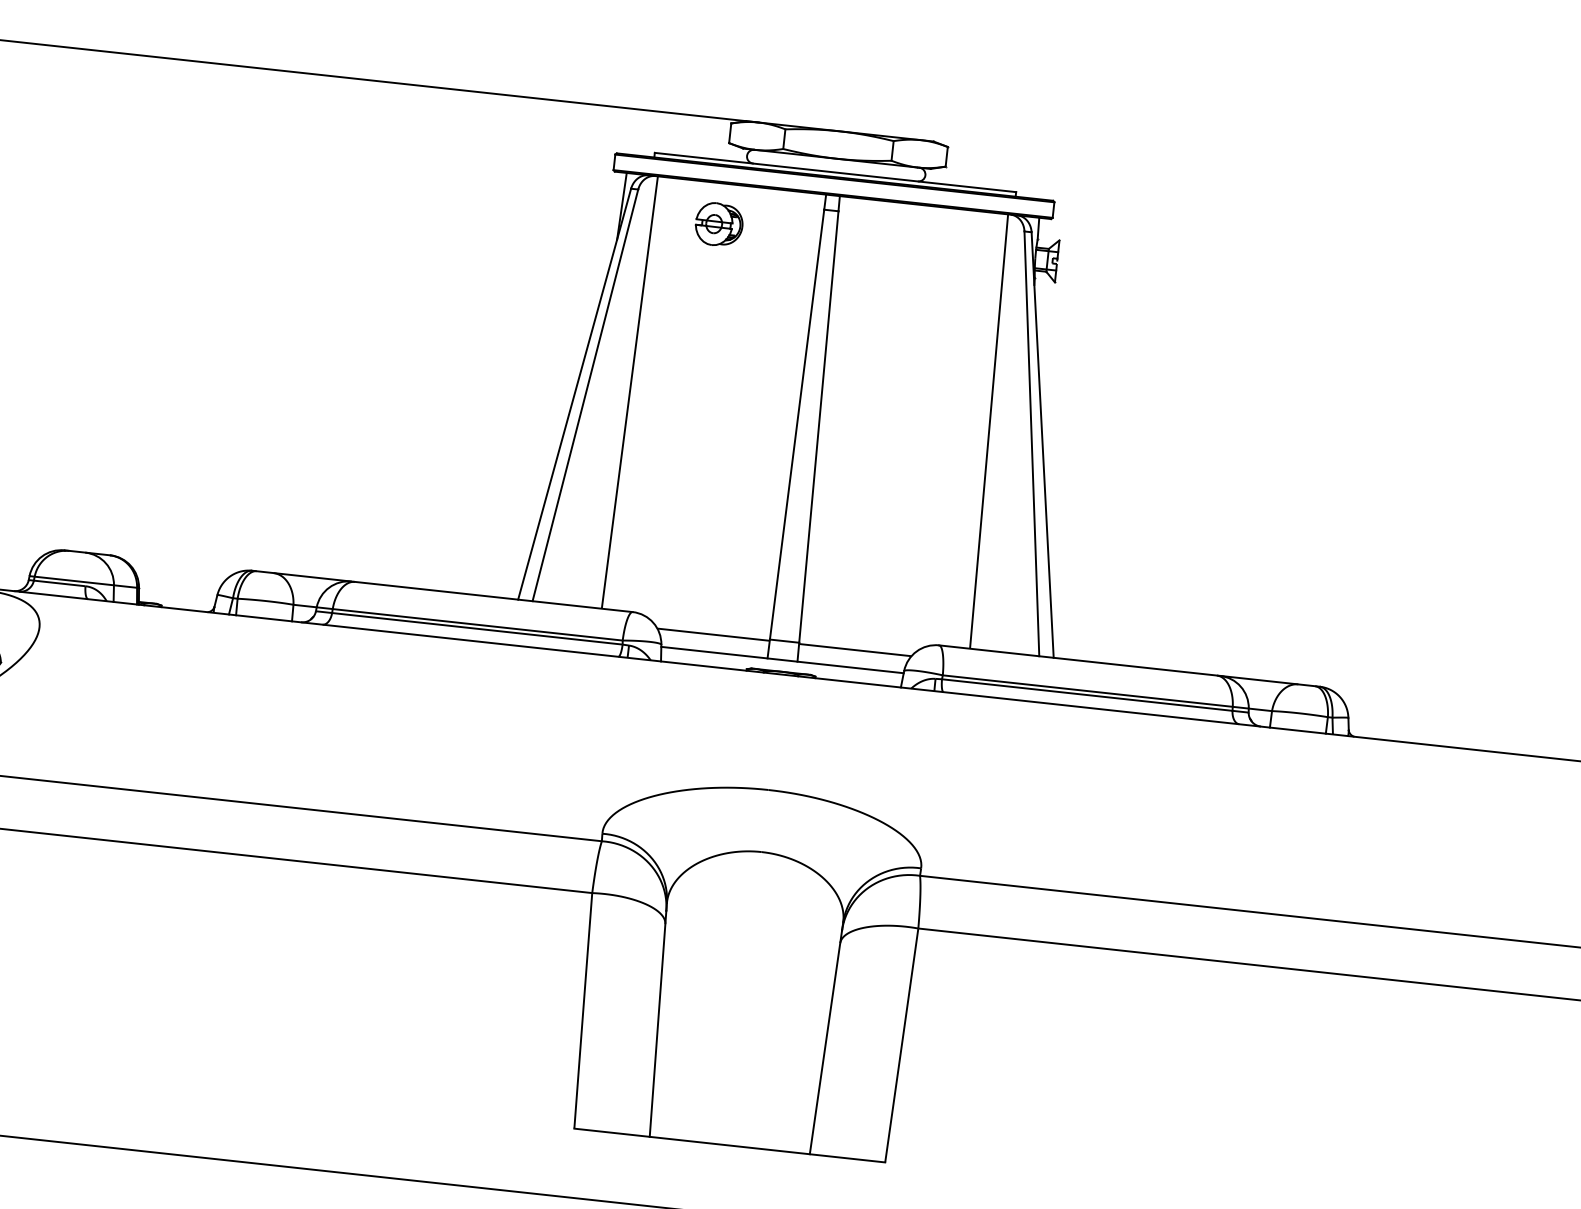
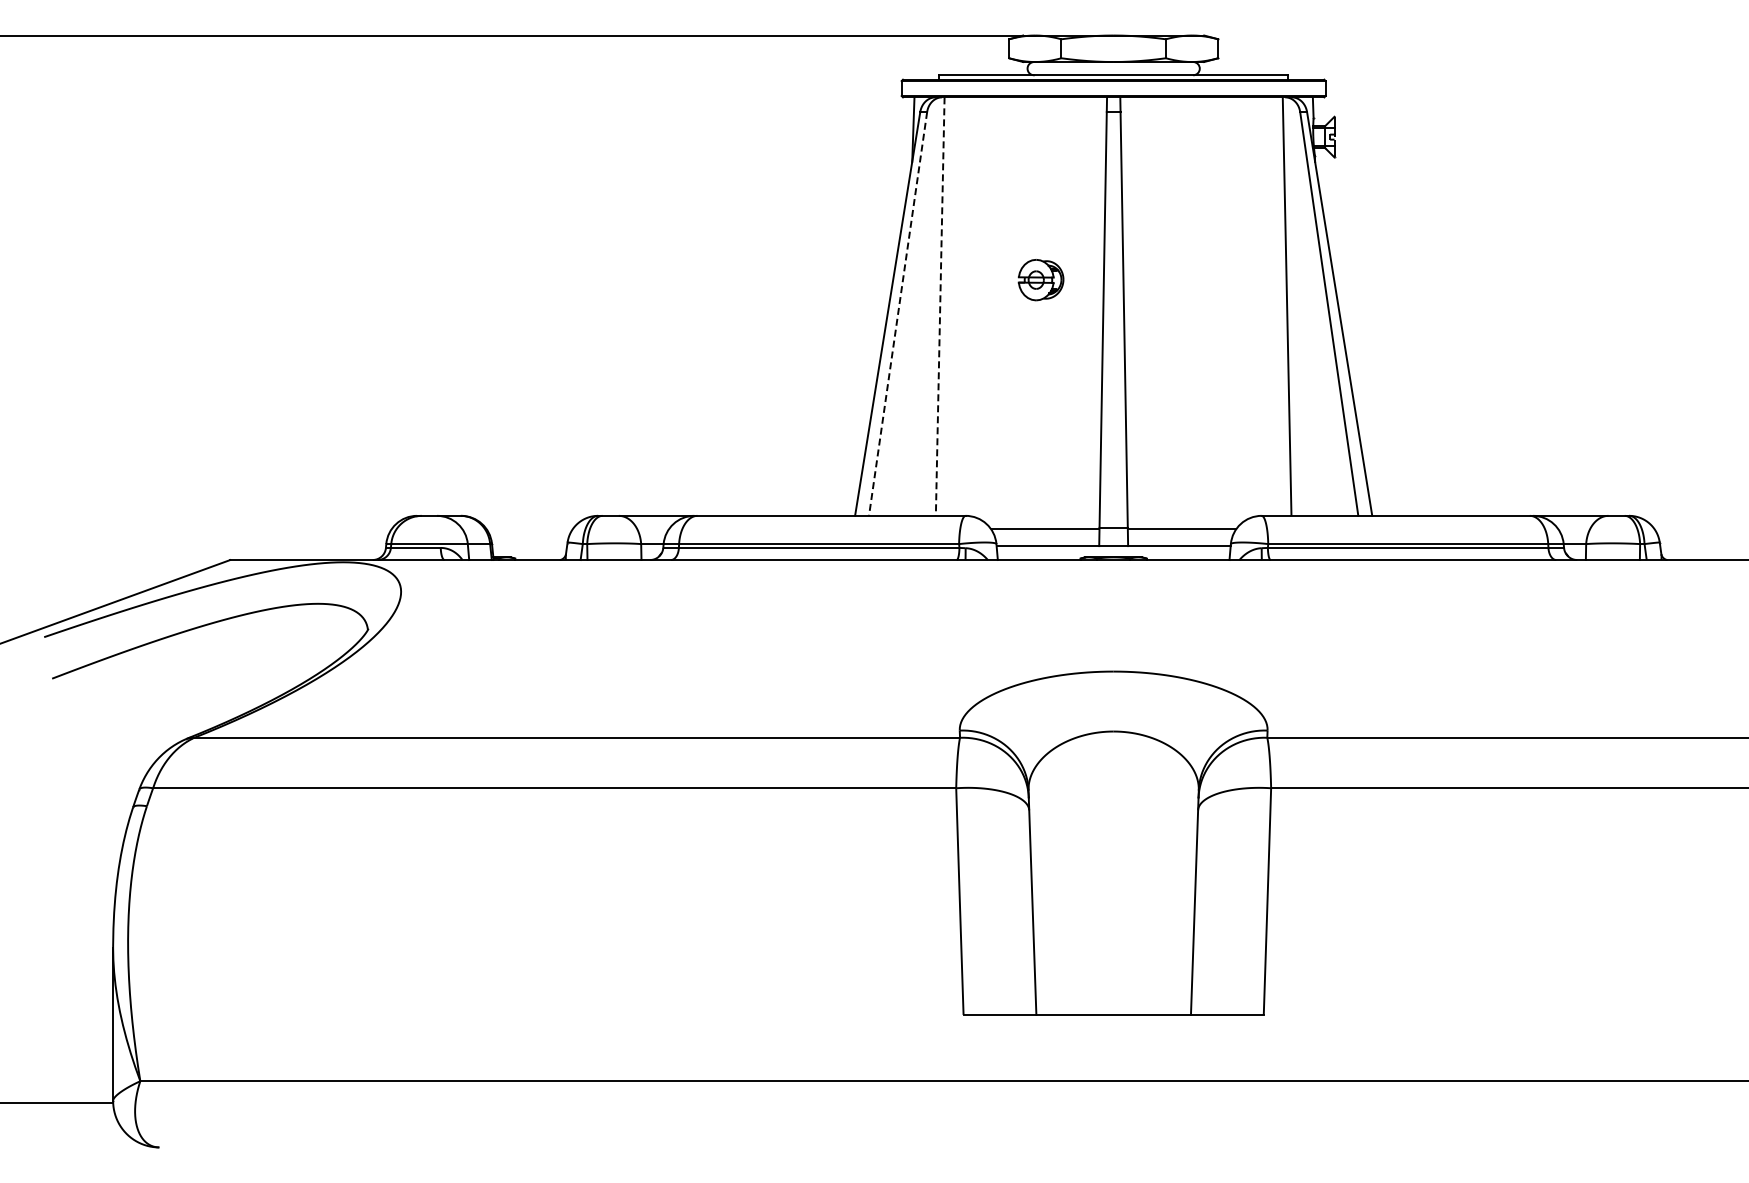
part: (718, 224) -> (1040, 280), moved
line: (630, 392) -> (940, 306), solid -> dashed
line: (585, 396) -> (898, 314), solid -> dashed

